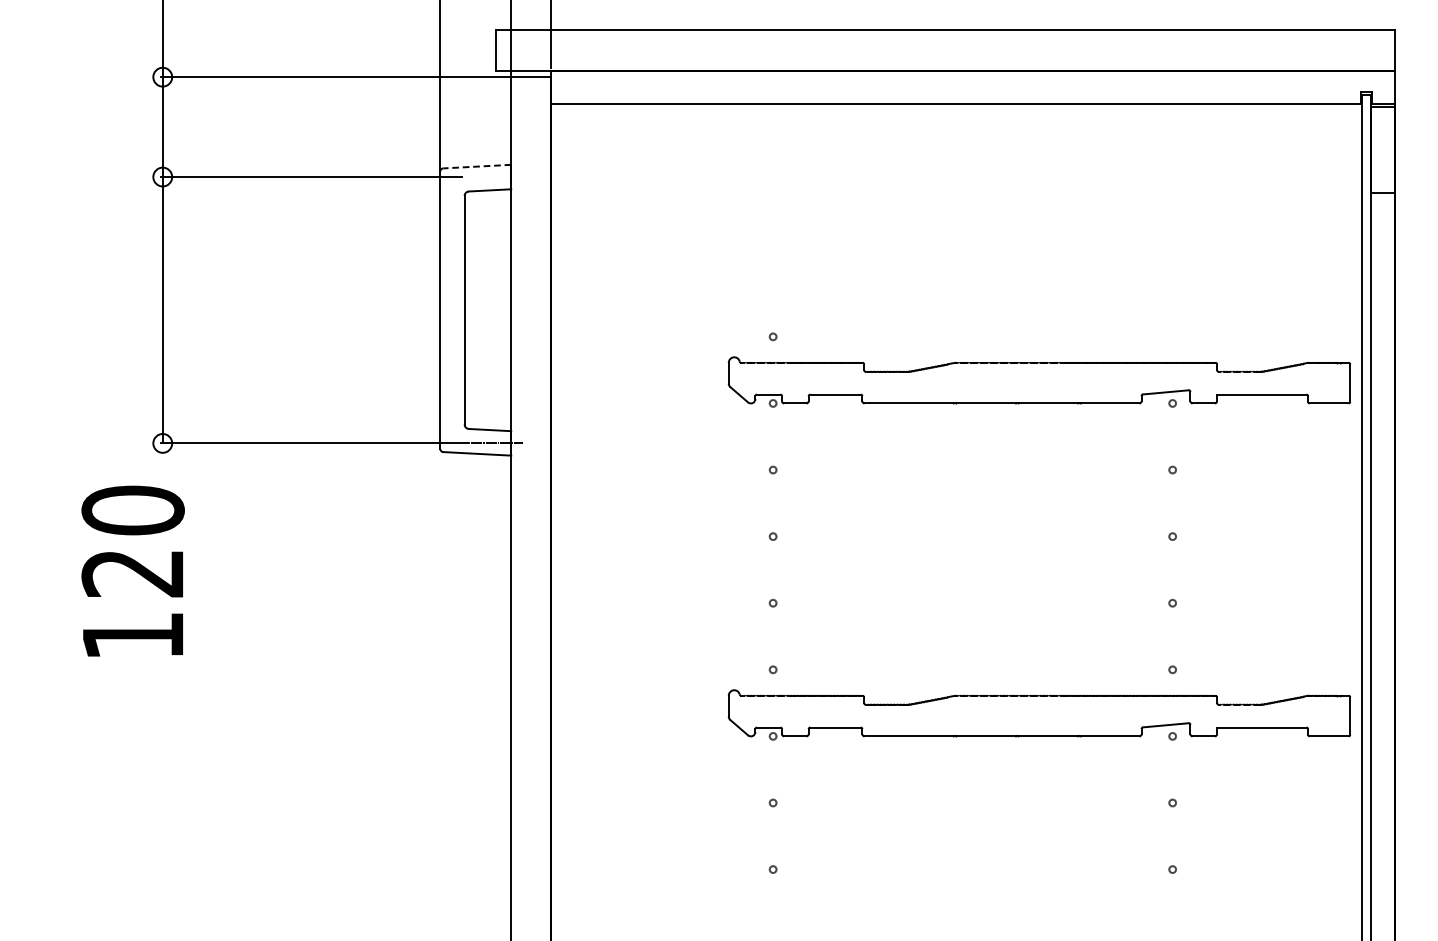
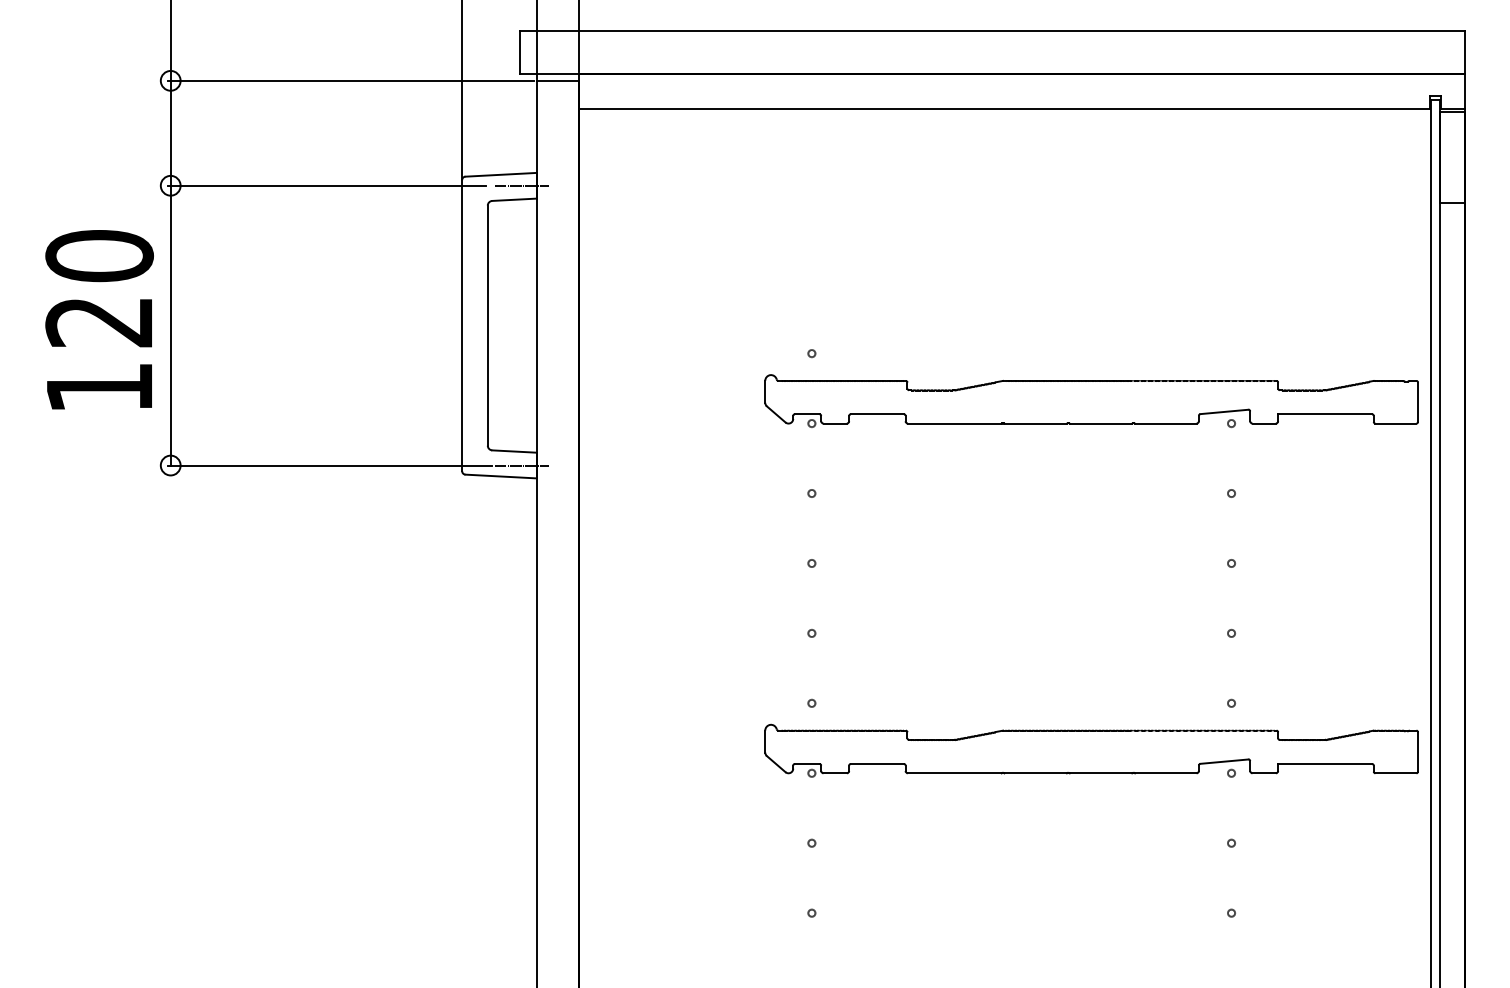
line: (477, 166) -> (501, 174), dashed -> solid
line: (496, 176) -> (521, 185), added
text: (133, 570) -> (99, 319), moved

